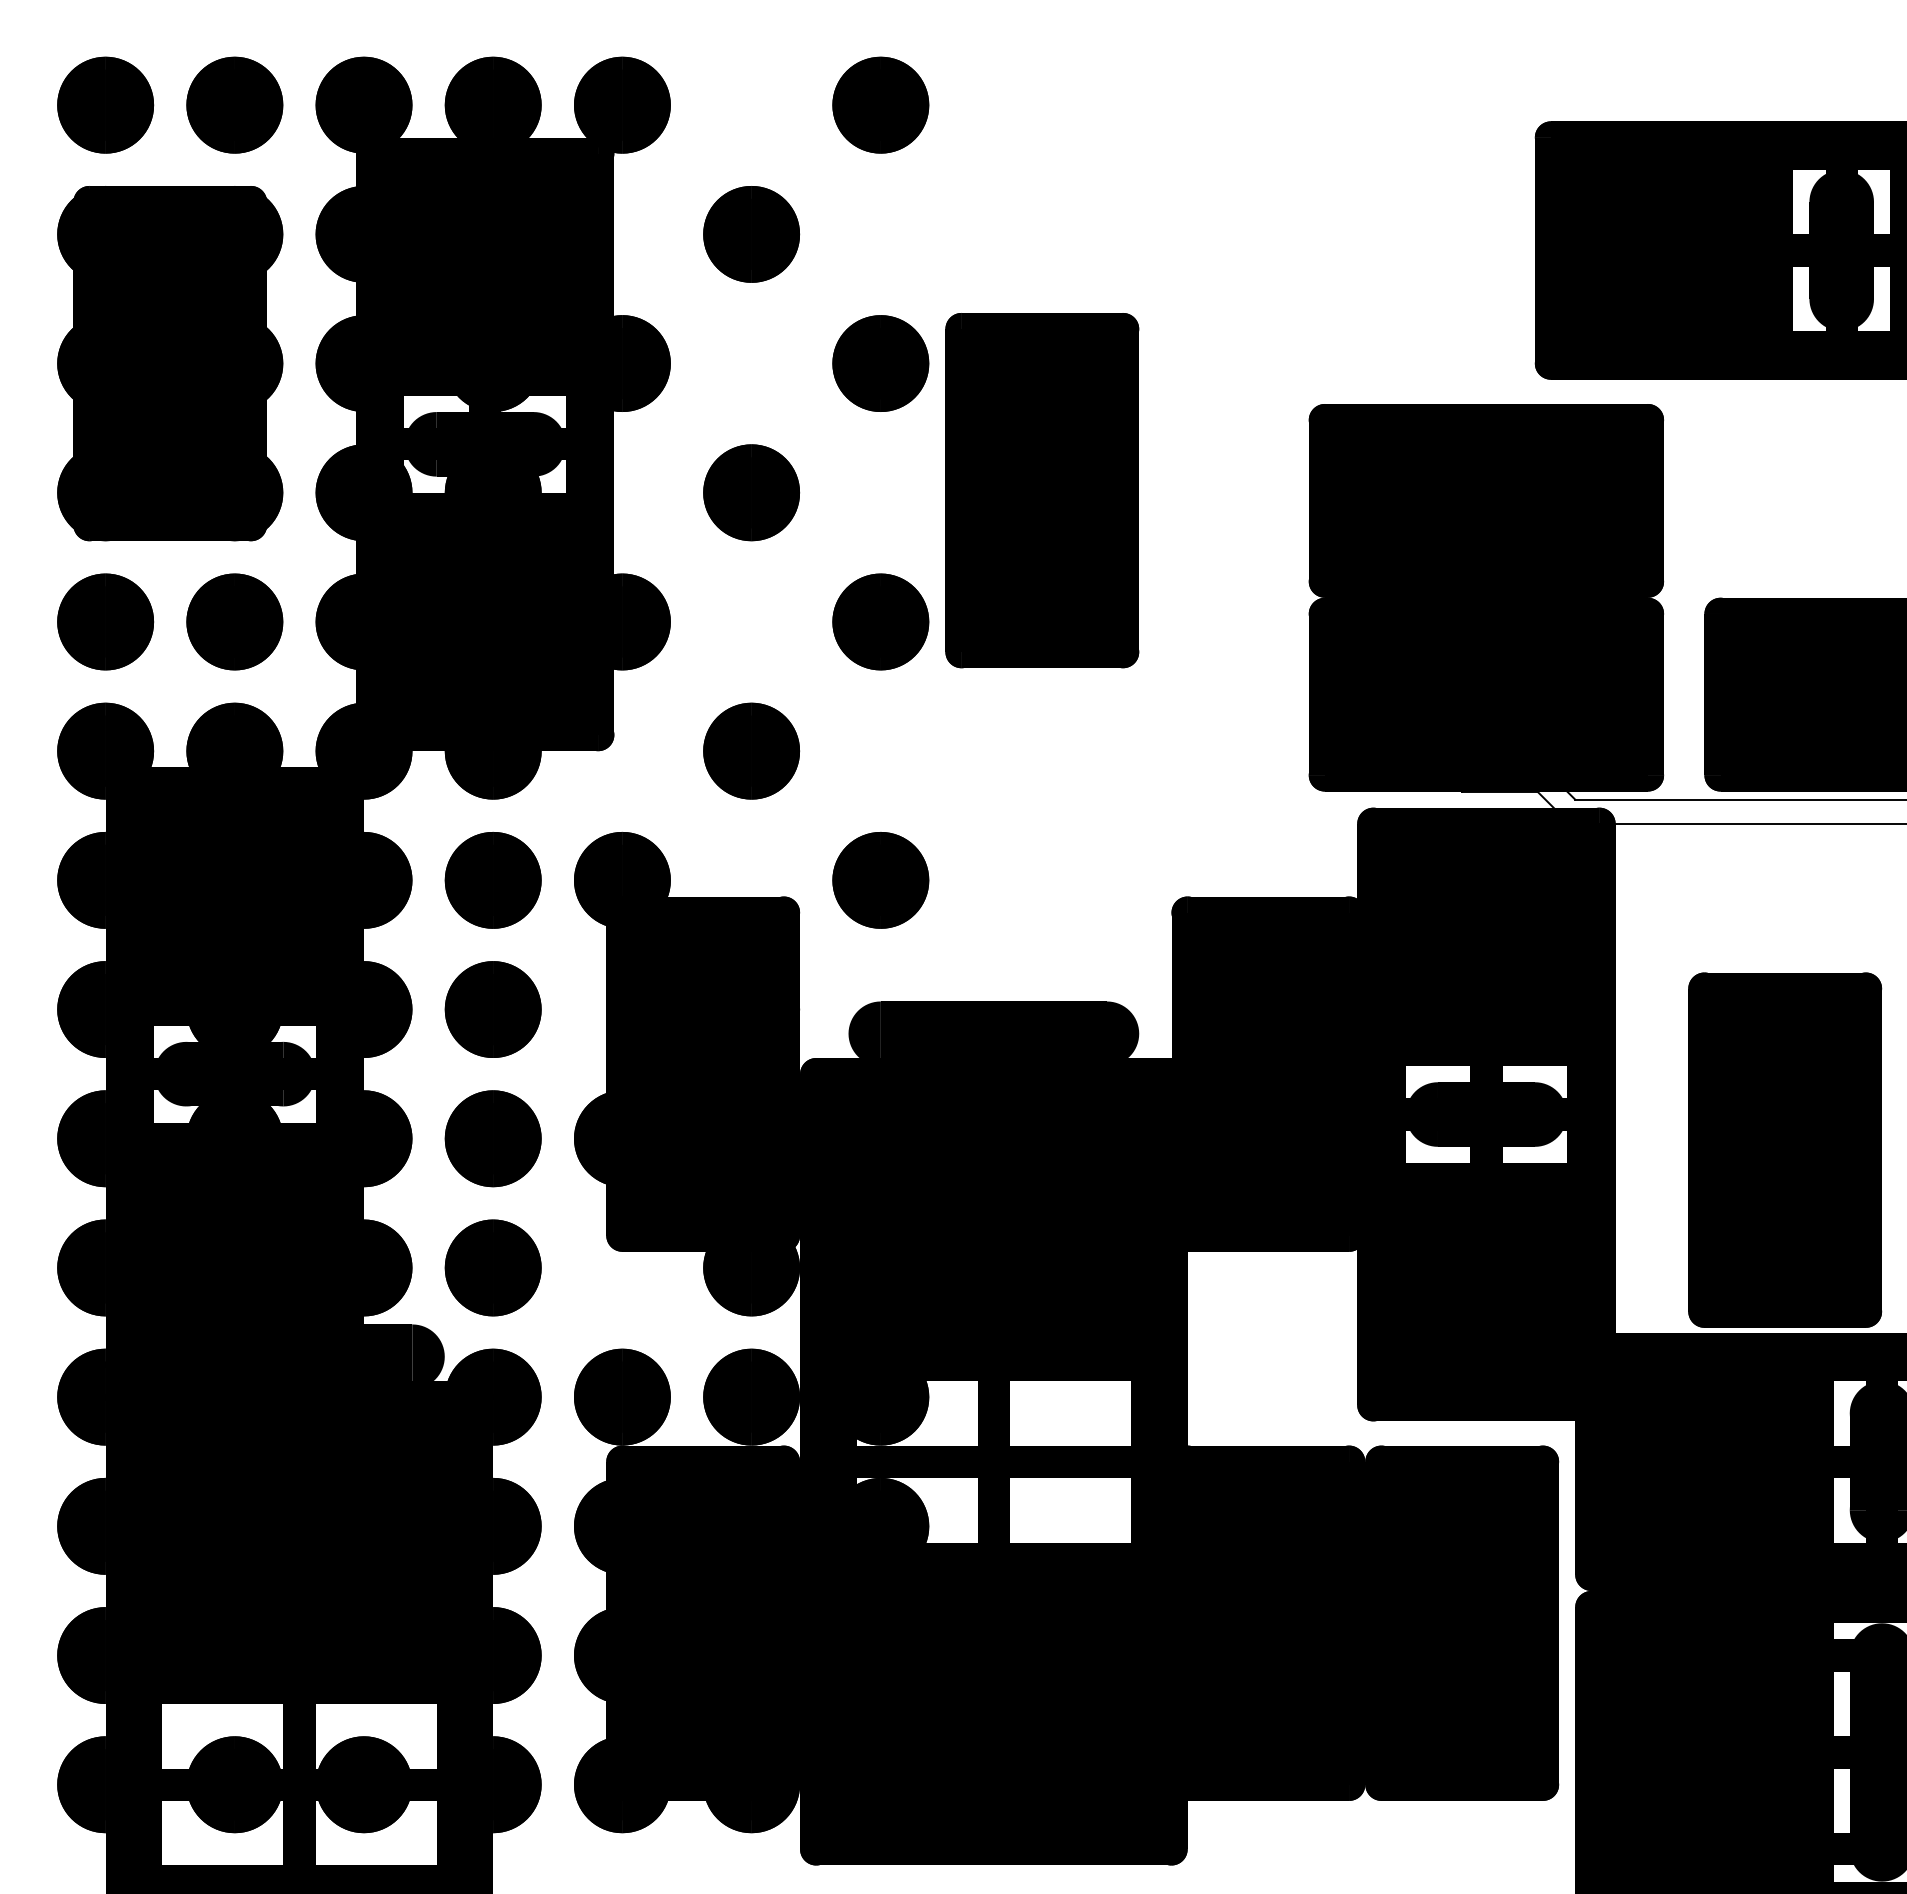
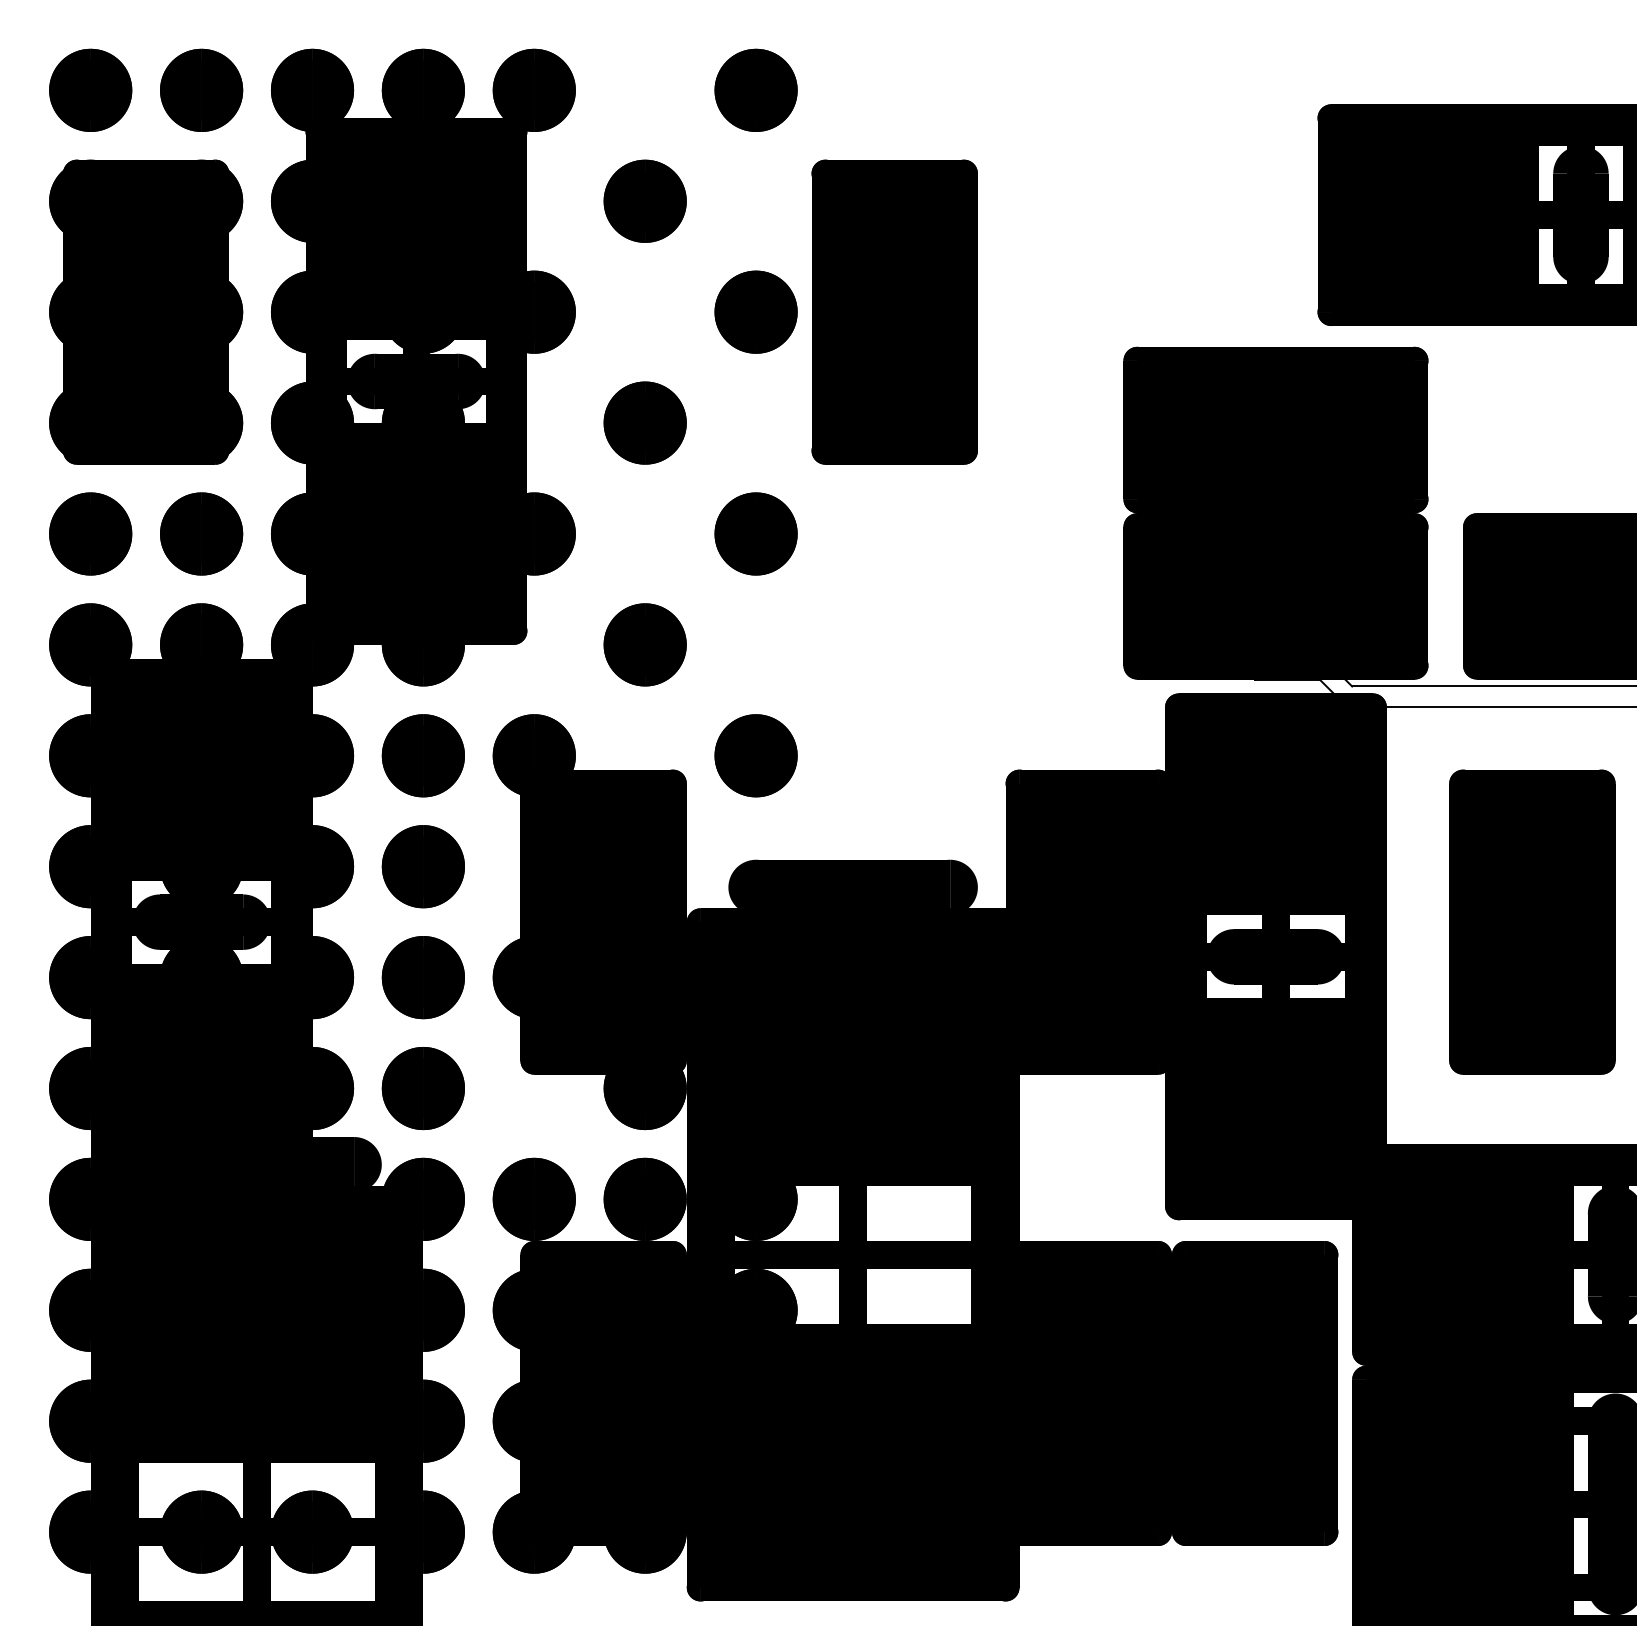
part: (1042, 490) -> (894, 312), moved
part: (1785, 1149) -> (1532, 921), moved

